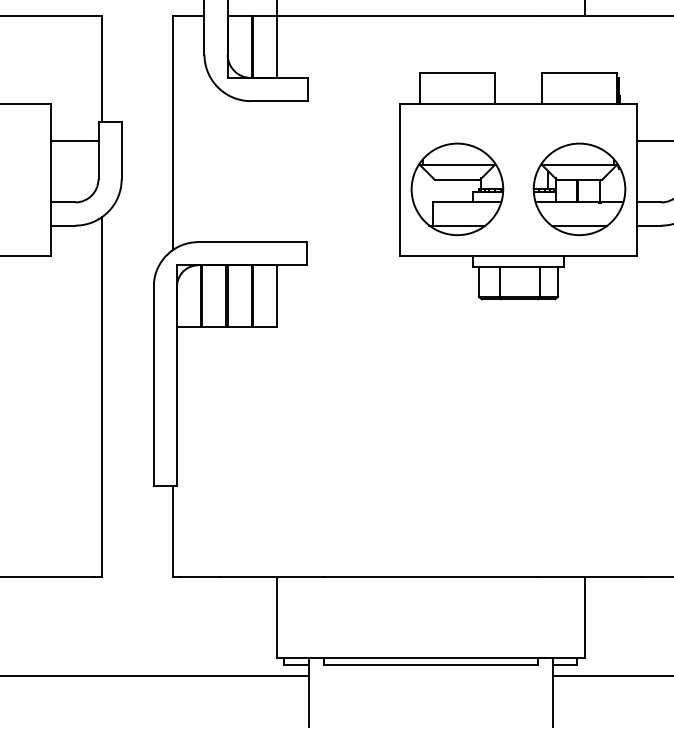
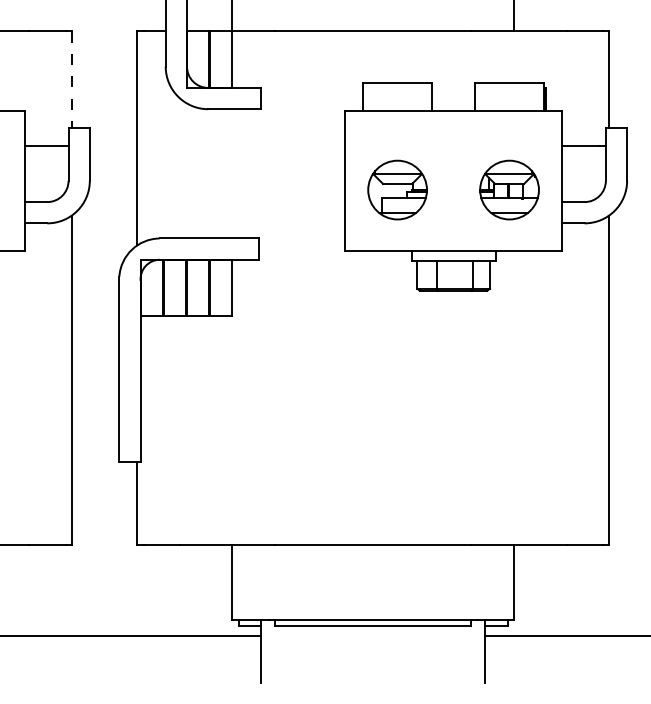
line: (101, 69) -> (71, 80), solid -> dashed
part: (457, 188) -> (397, 189), size x0.7
part: (579, 188) -> (509, 189), size x0.7

